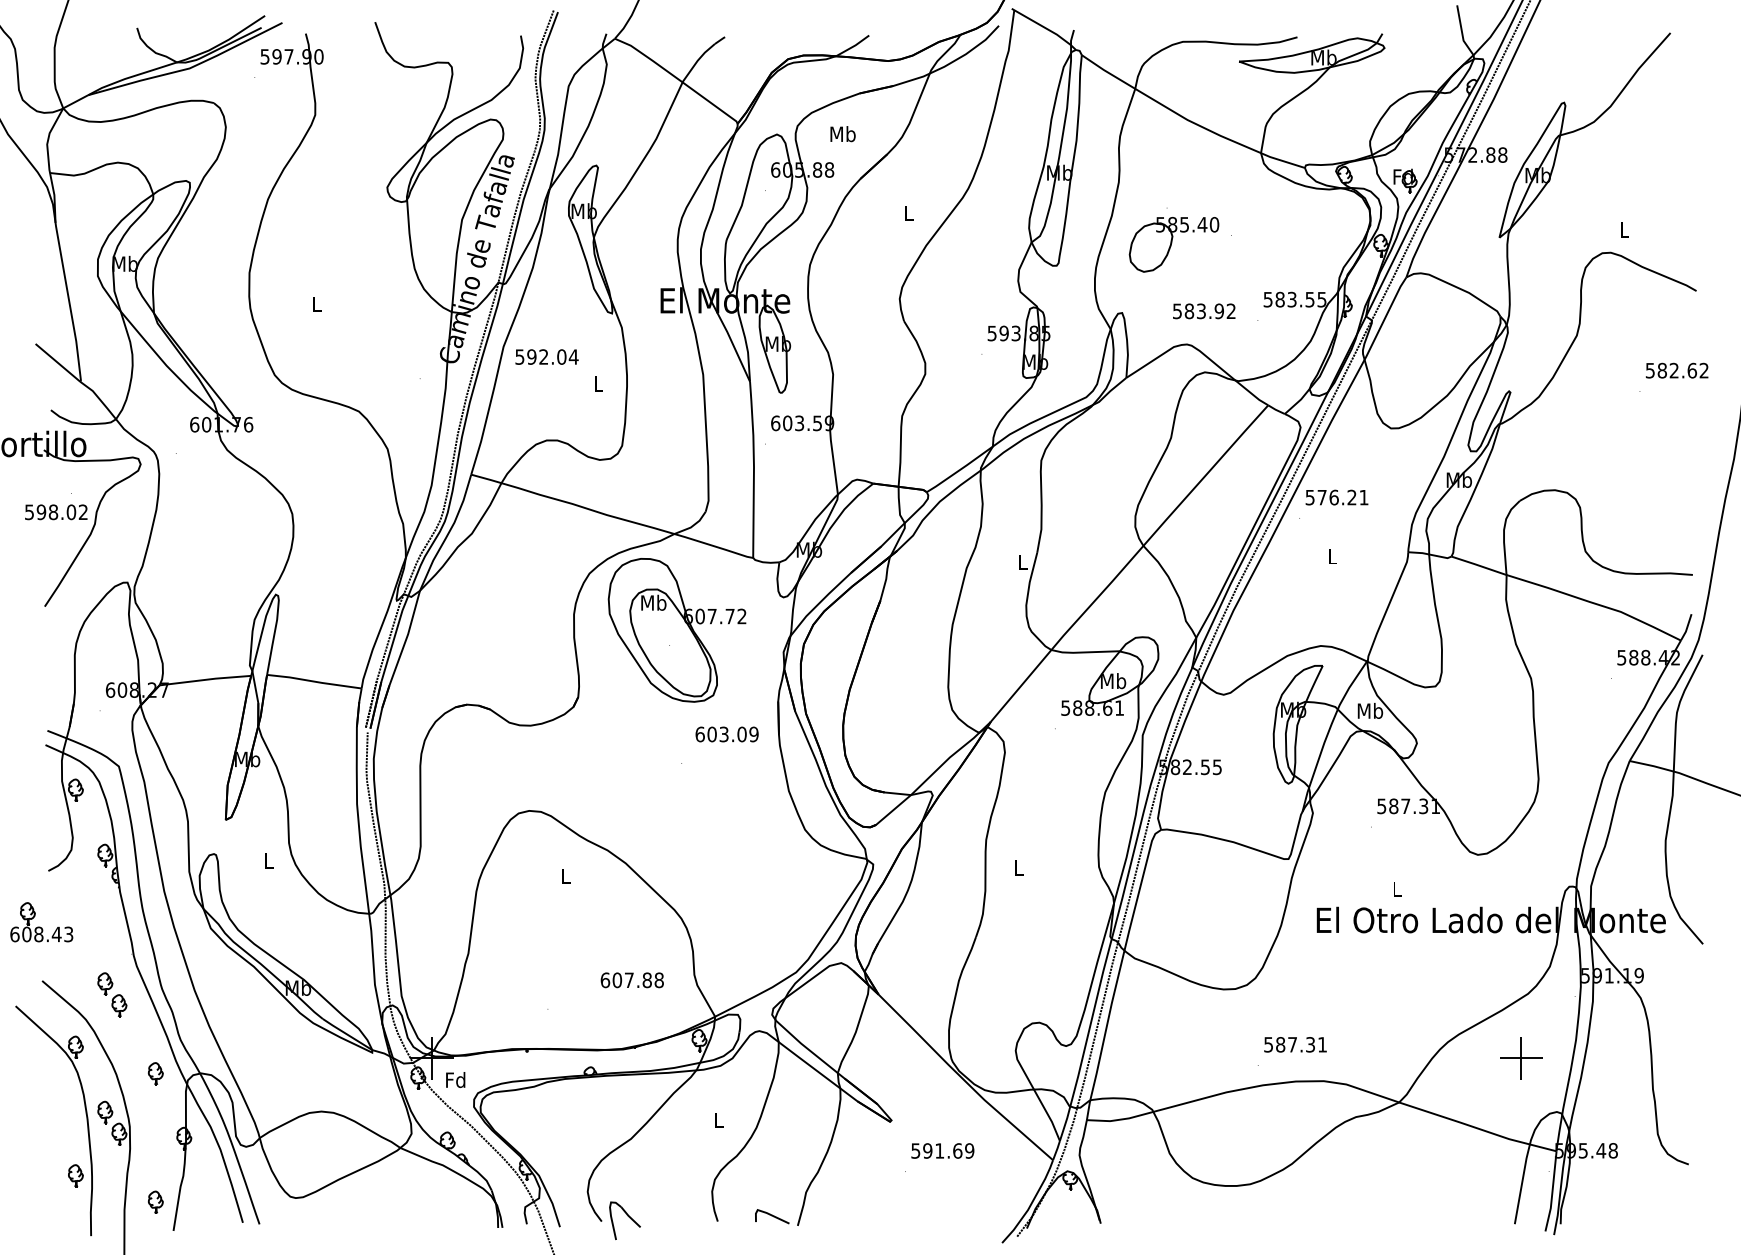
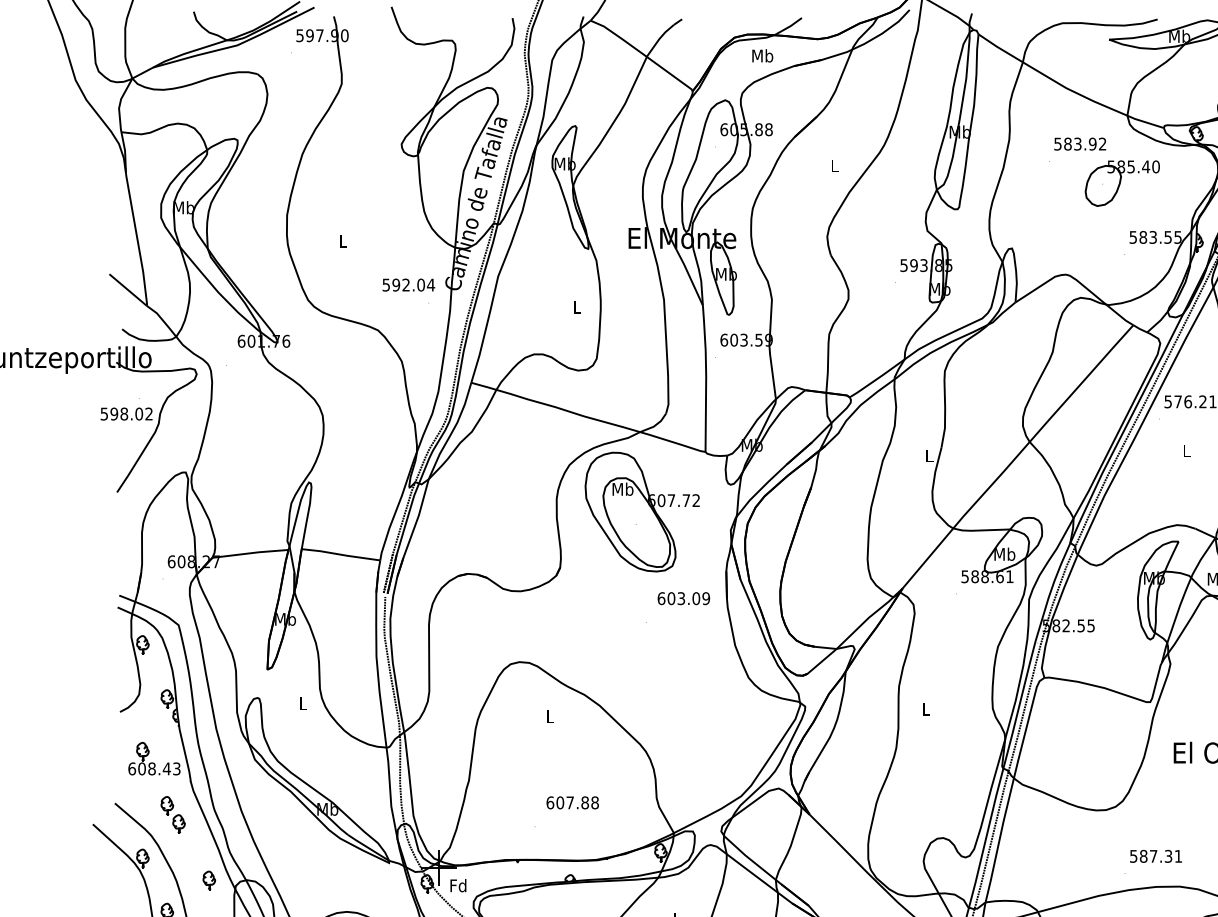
text: (842, 134) -> (762, 56), moved
part: (1173, 244) -> (1121, 183), moved
text: (1204, 311) -> (1080, 144), moved
text: (546, 356) -> (408, 284), moved
part: (41, 922) -> (154, 758), moved
text: (631, 980) -> (572, 802), moved

